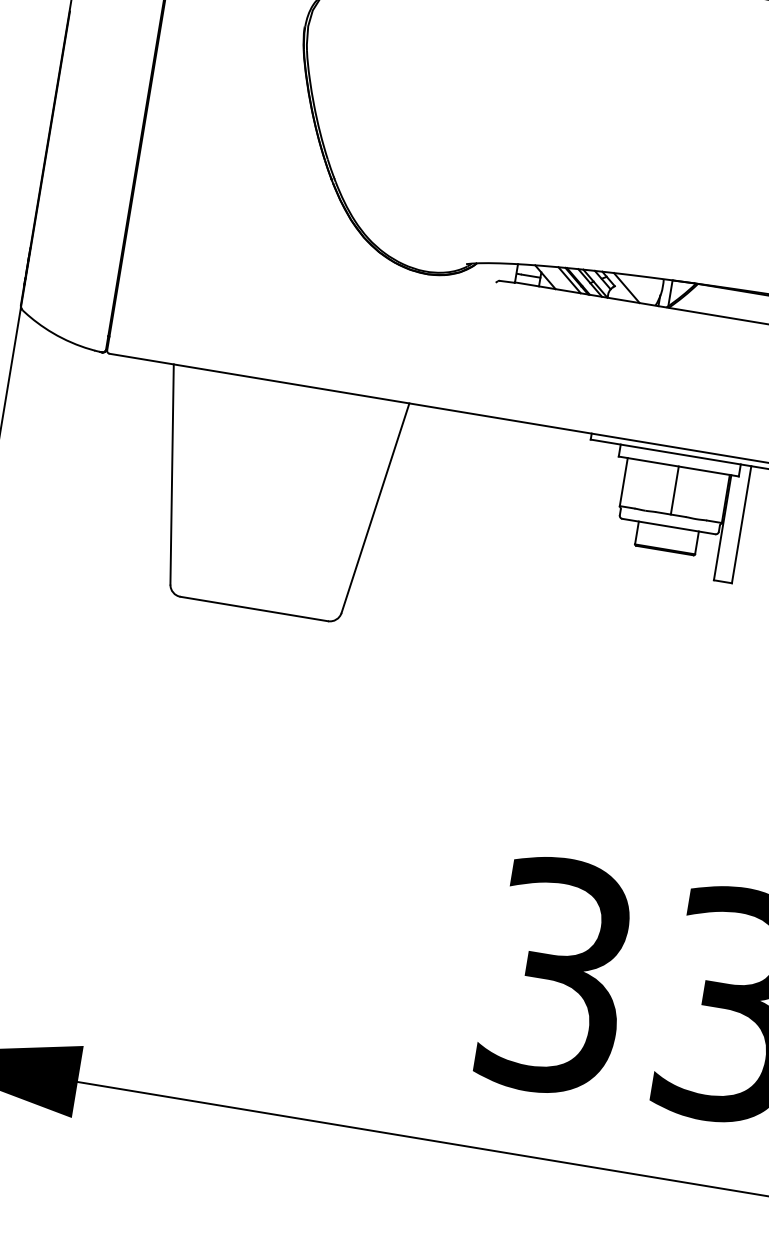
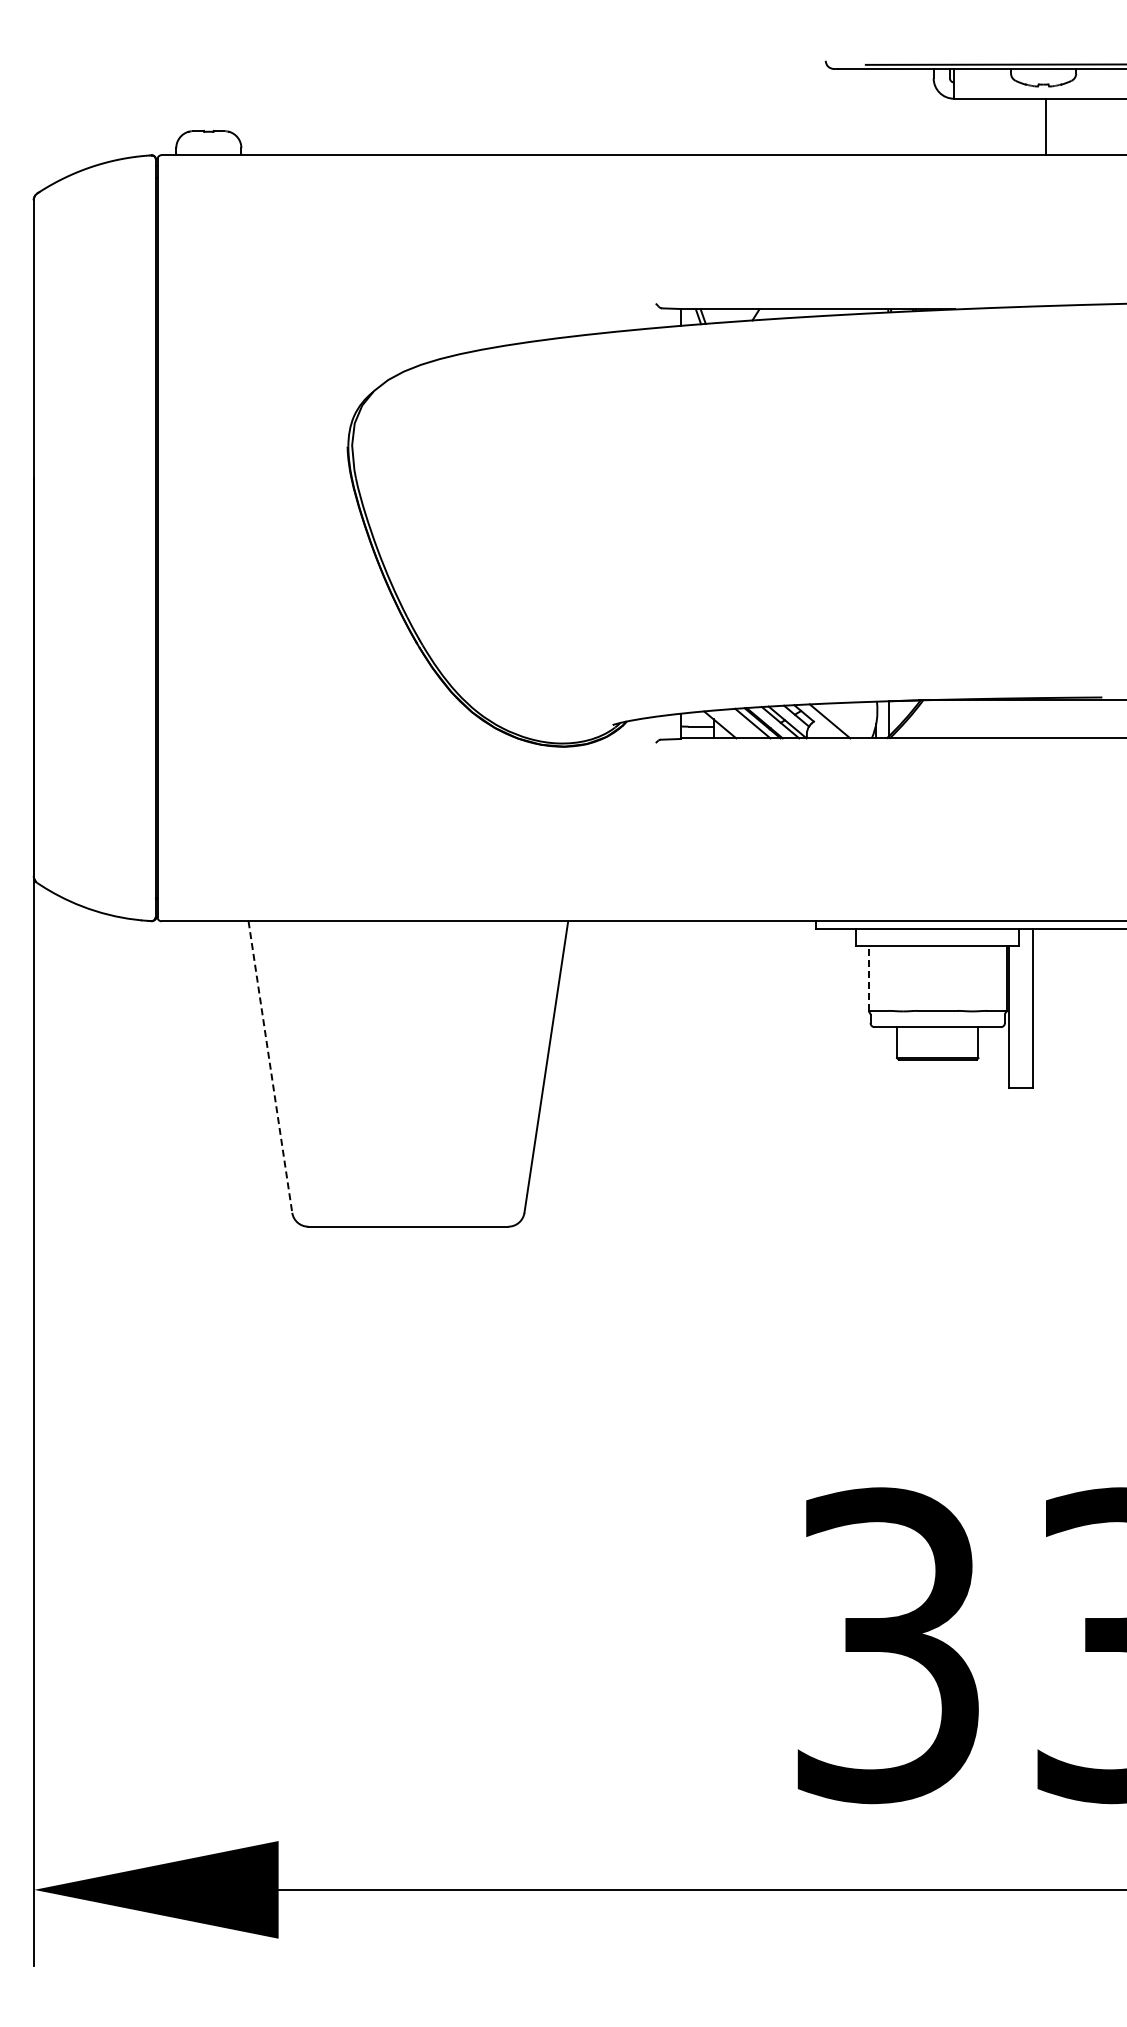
line: (172, 474) -> (270, 1067), solid -> dashed
line: (623, 482) -> (868, 978), solid -> dashed
line: (674, 489) -> (937, 977), removed

